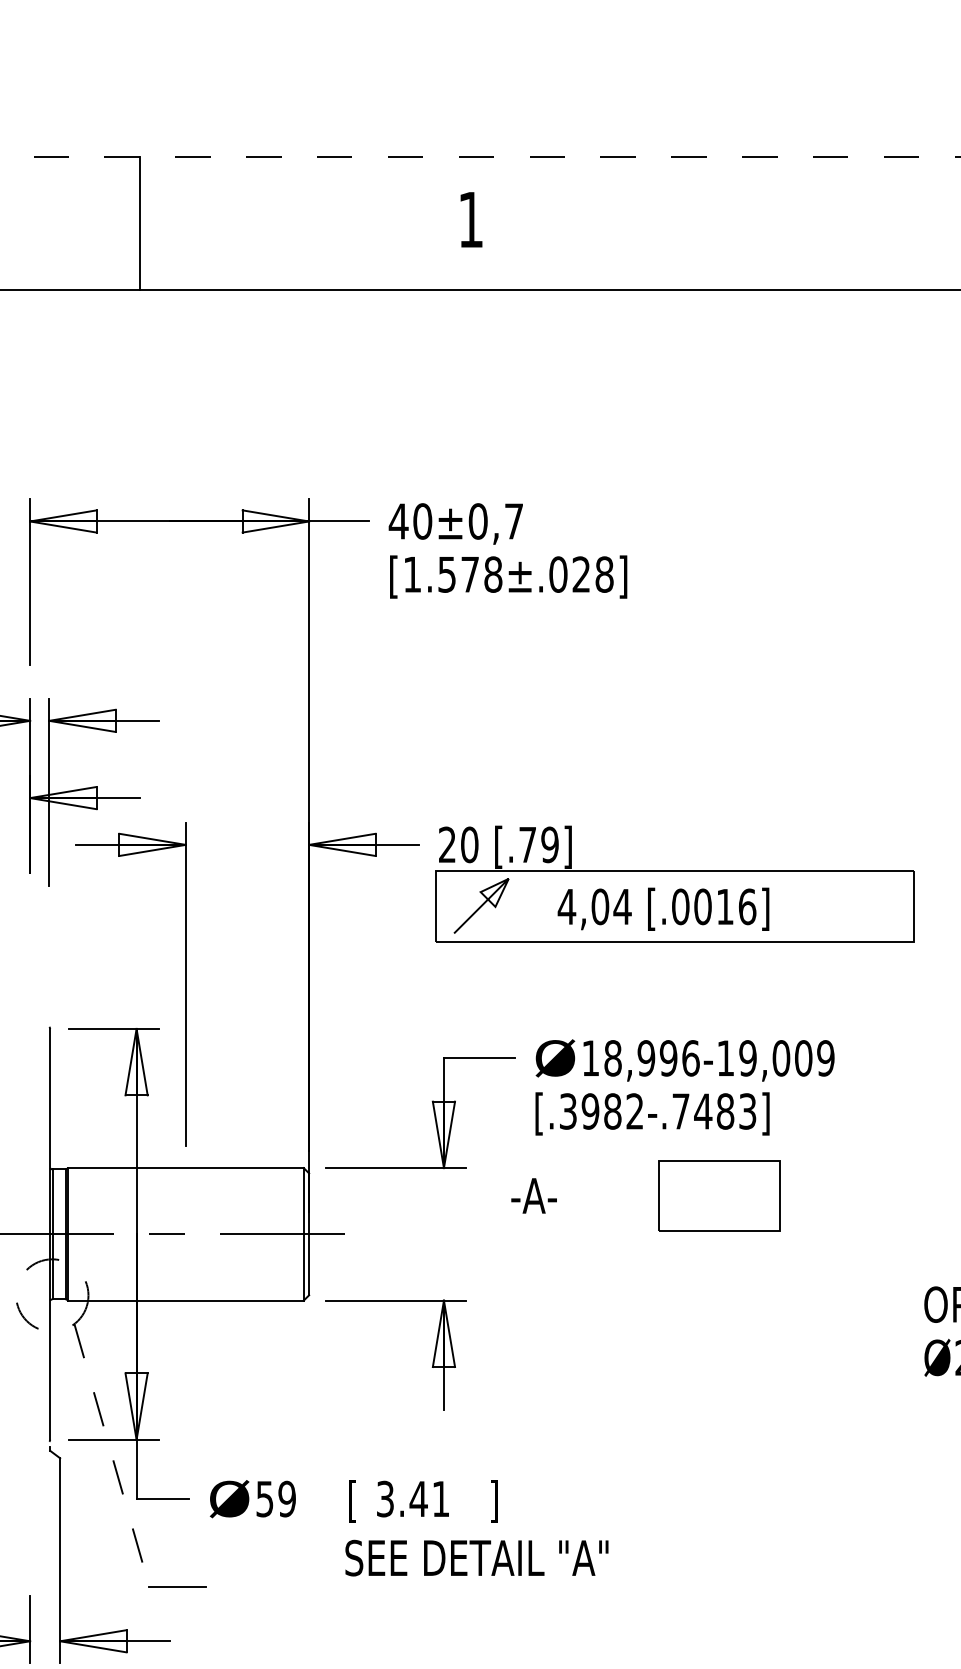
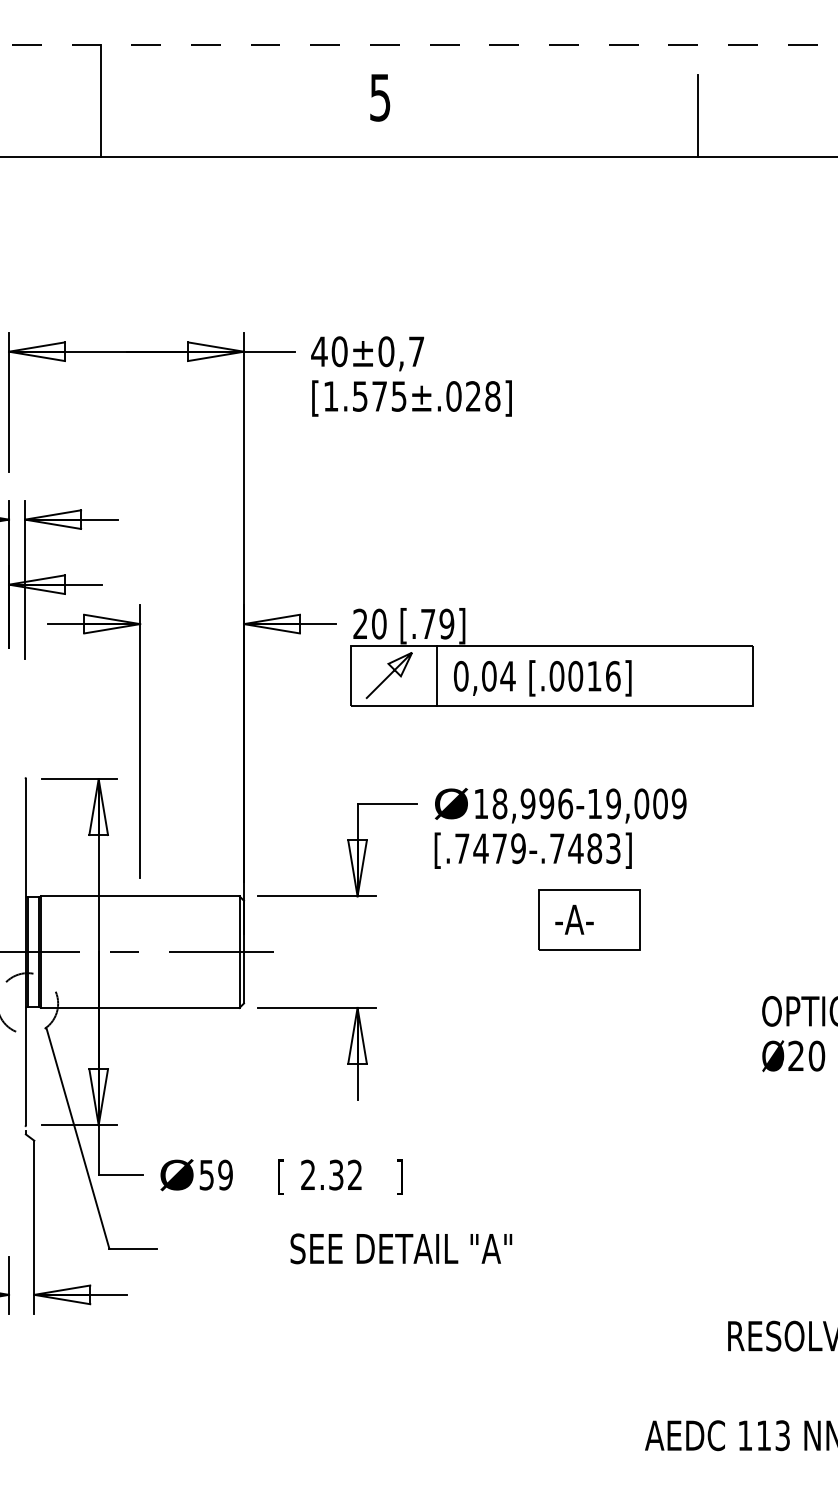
text: (471, 219) -> (380, 97), 1 -> 5
line: (848, 241) -> (698, 115), added
text: (492, 574) -> (398, 396), [1.578±.028] -> [1.575±.028]
text: (566, 905) -> (460, 675), 4,04 -> 0,04
line: (538, 907) -> (437, 676), added
text: (601, 1111) -> (490, 848), [.3982-.7483] -> [.7479-.7483]
text: (534, 1195) -> (574, 919), moved
line: (111, 1455) -> (77, 1138), dashed -> solid
text: (413, 1498) -> (331, 1174), 3.41 -> 2.32
text: (477, 1557) -> (401, 1248), moved

